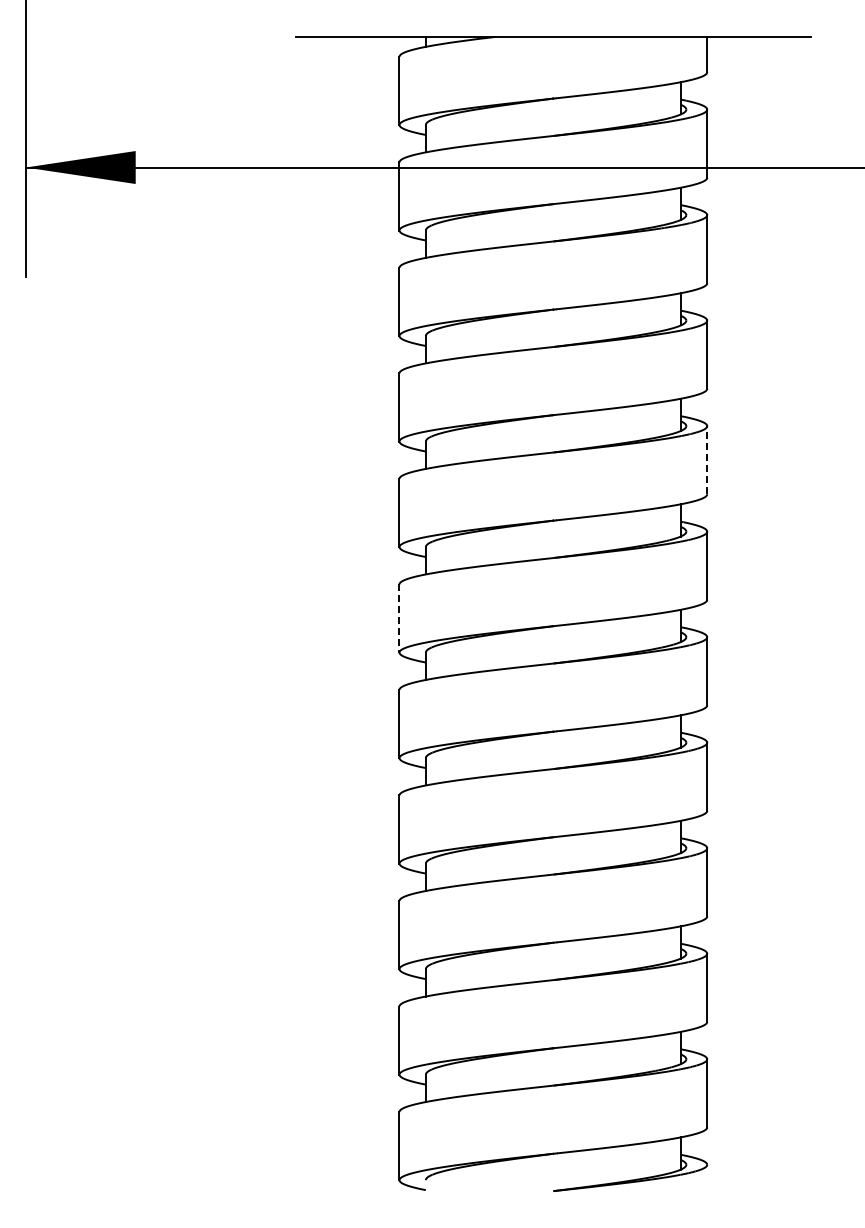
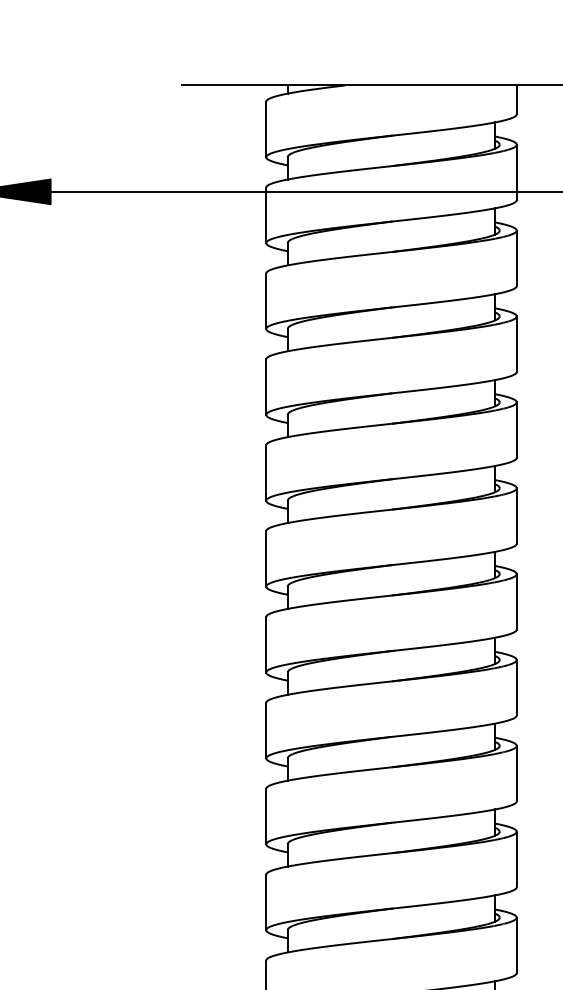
line: (707, 459) -> (516, 429), dashed -> solid
line: (399, 619) -> (266, 559), dashed -> solid

